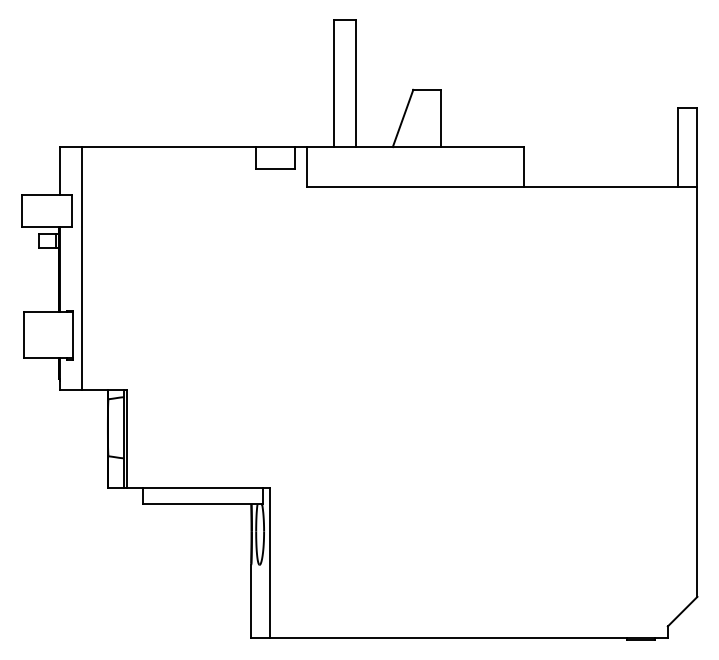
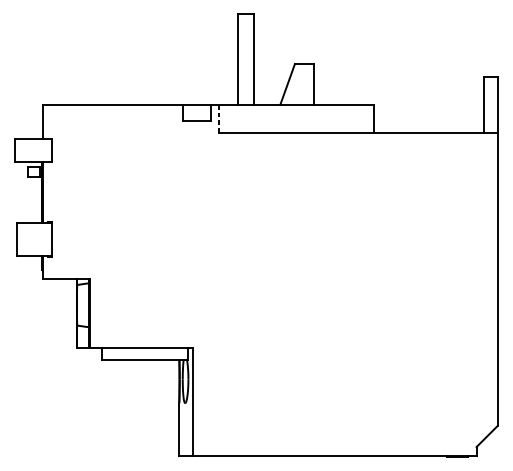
line: (306, 166) -> (218, 118), solid -> dashed
line: (82, 268) -> (58, 191), removed

